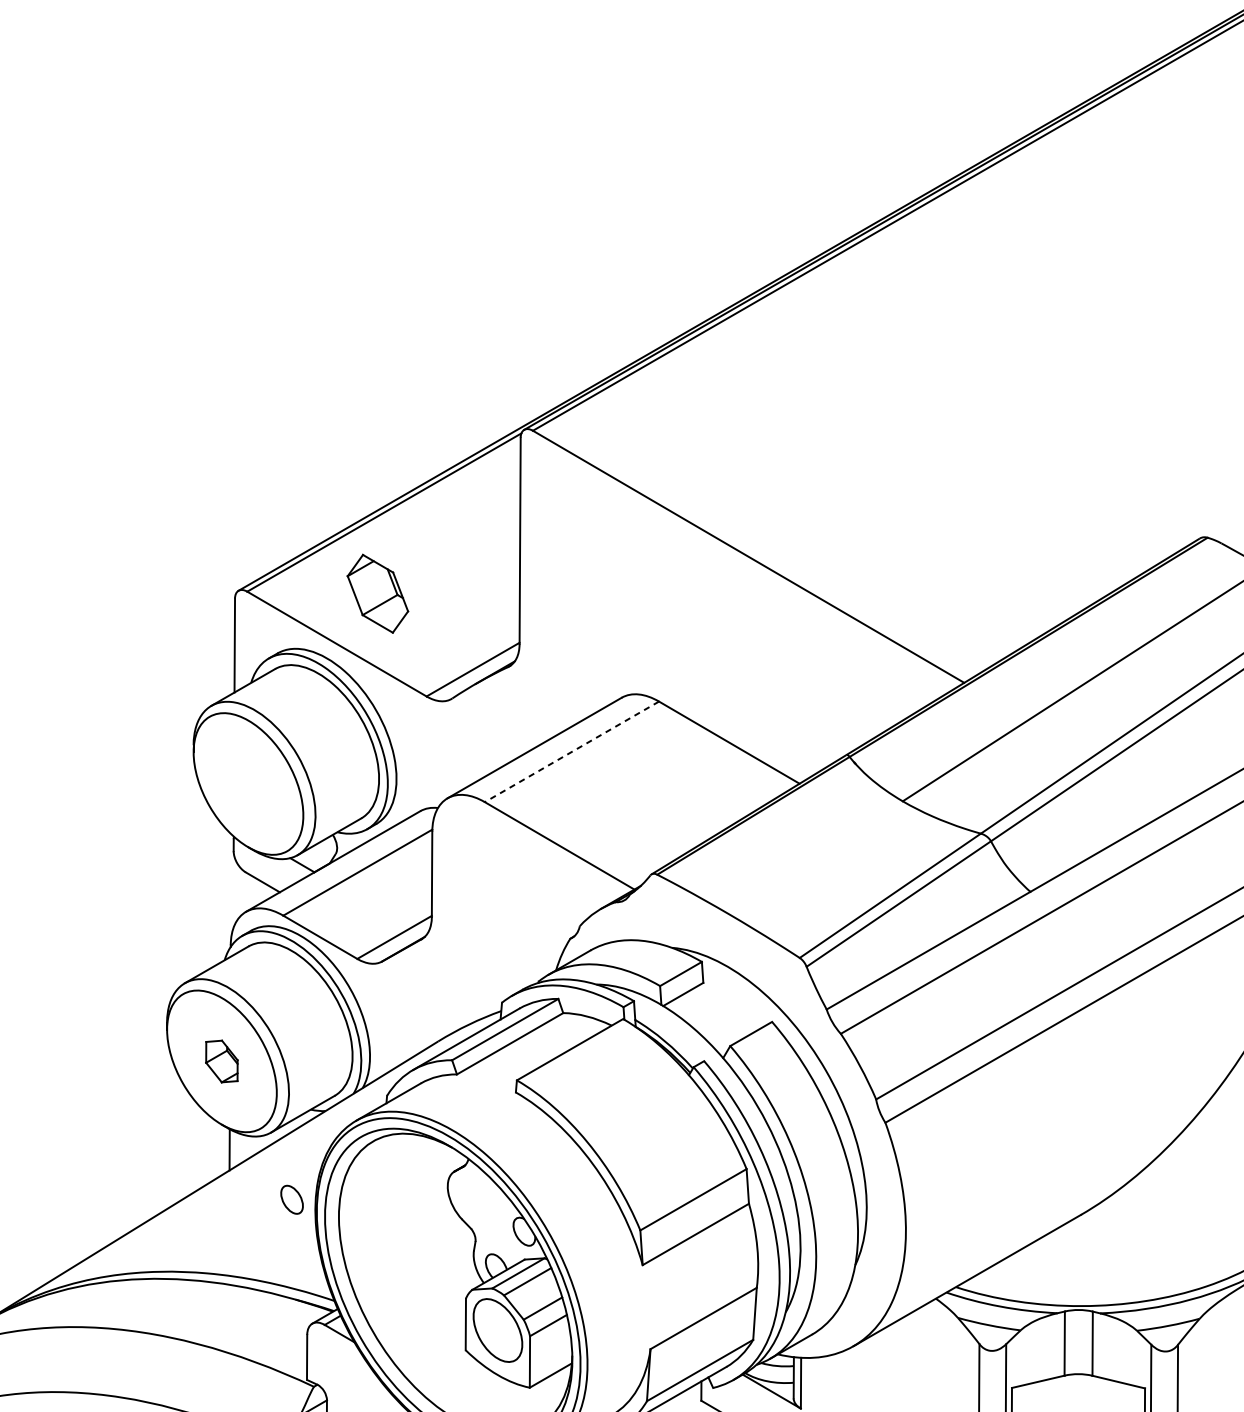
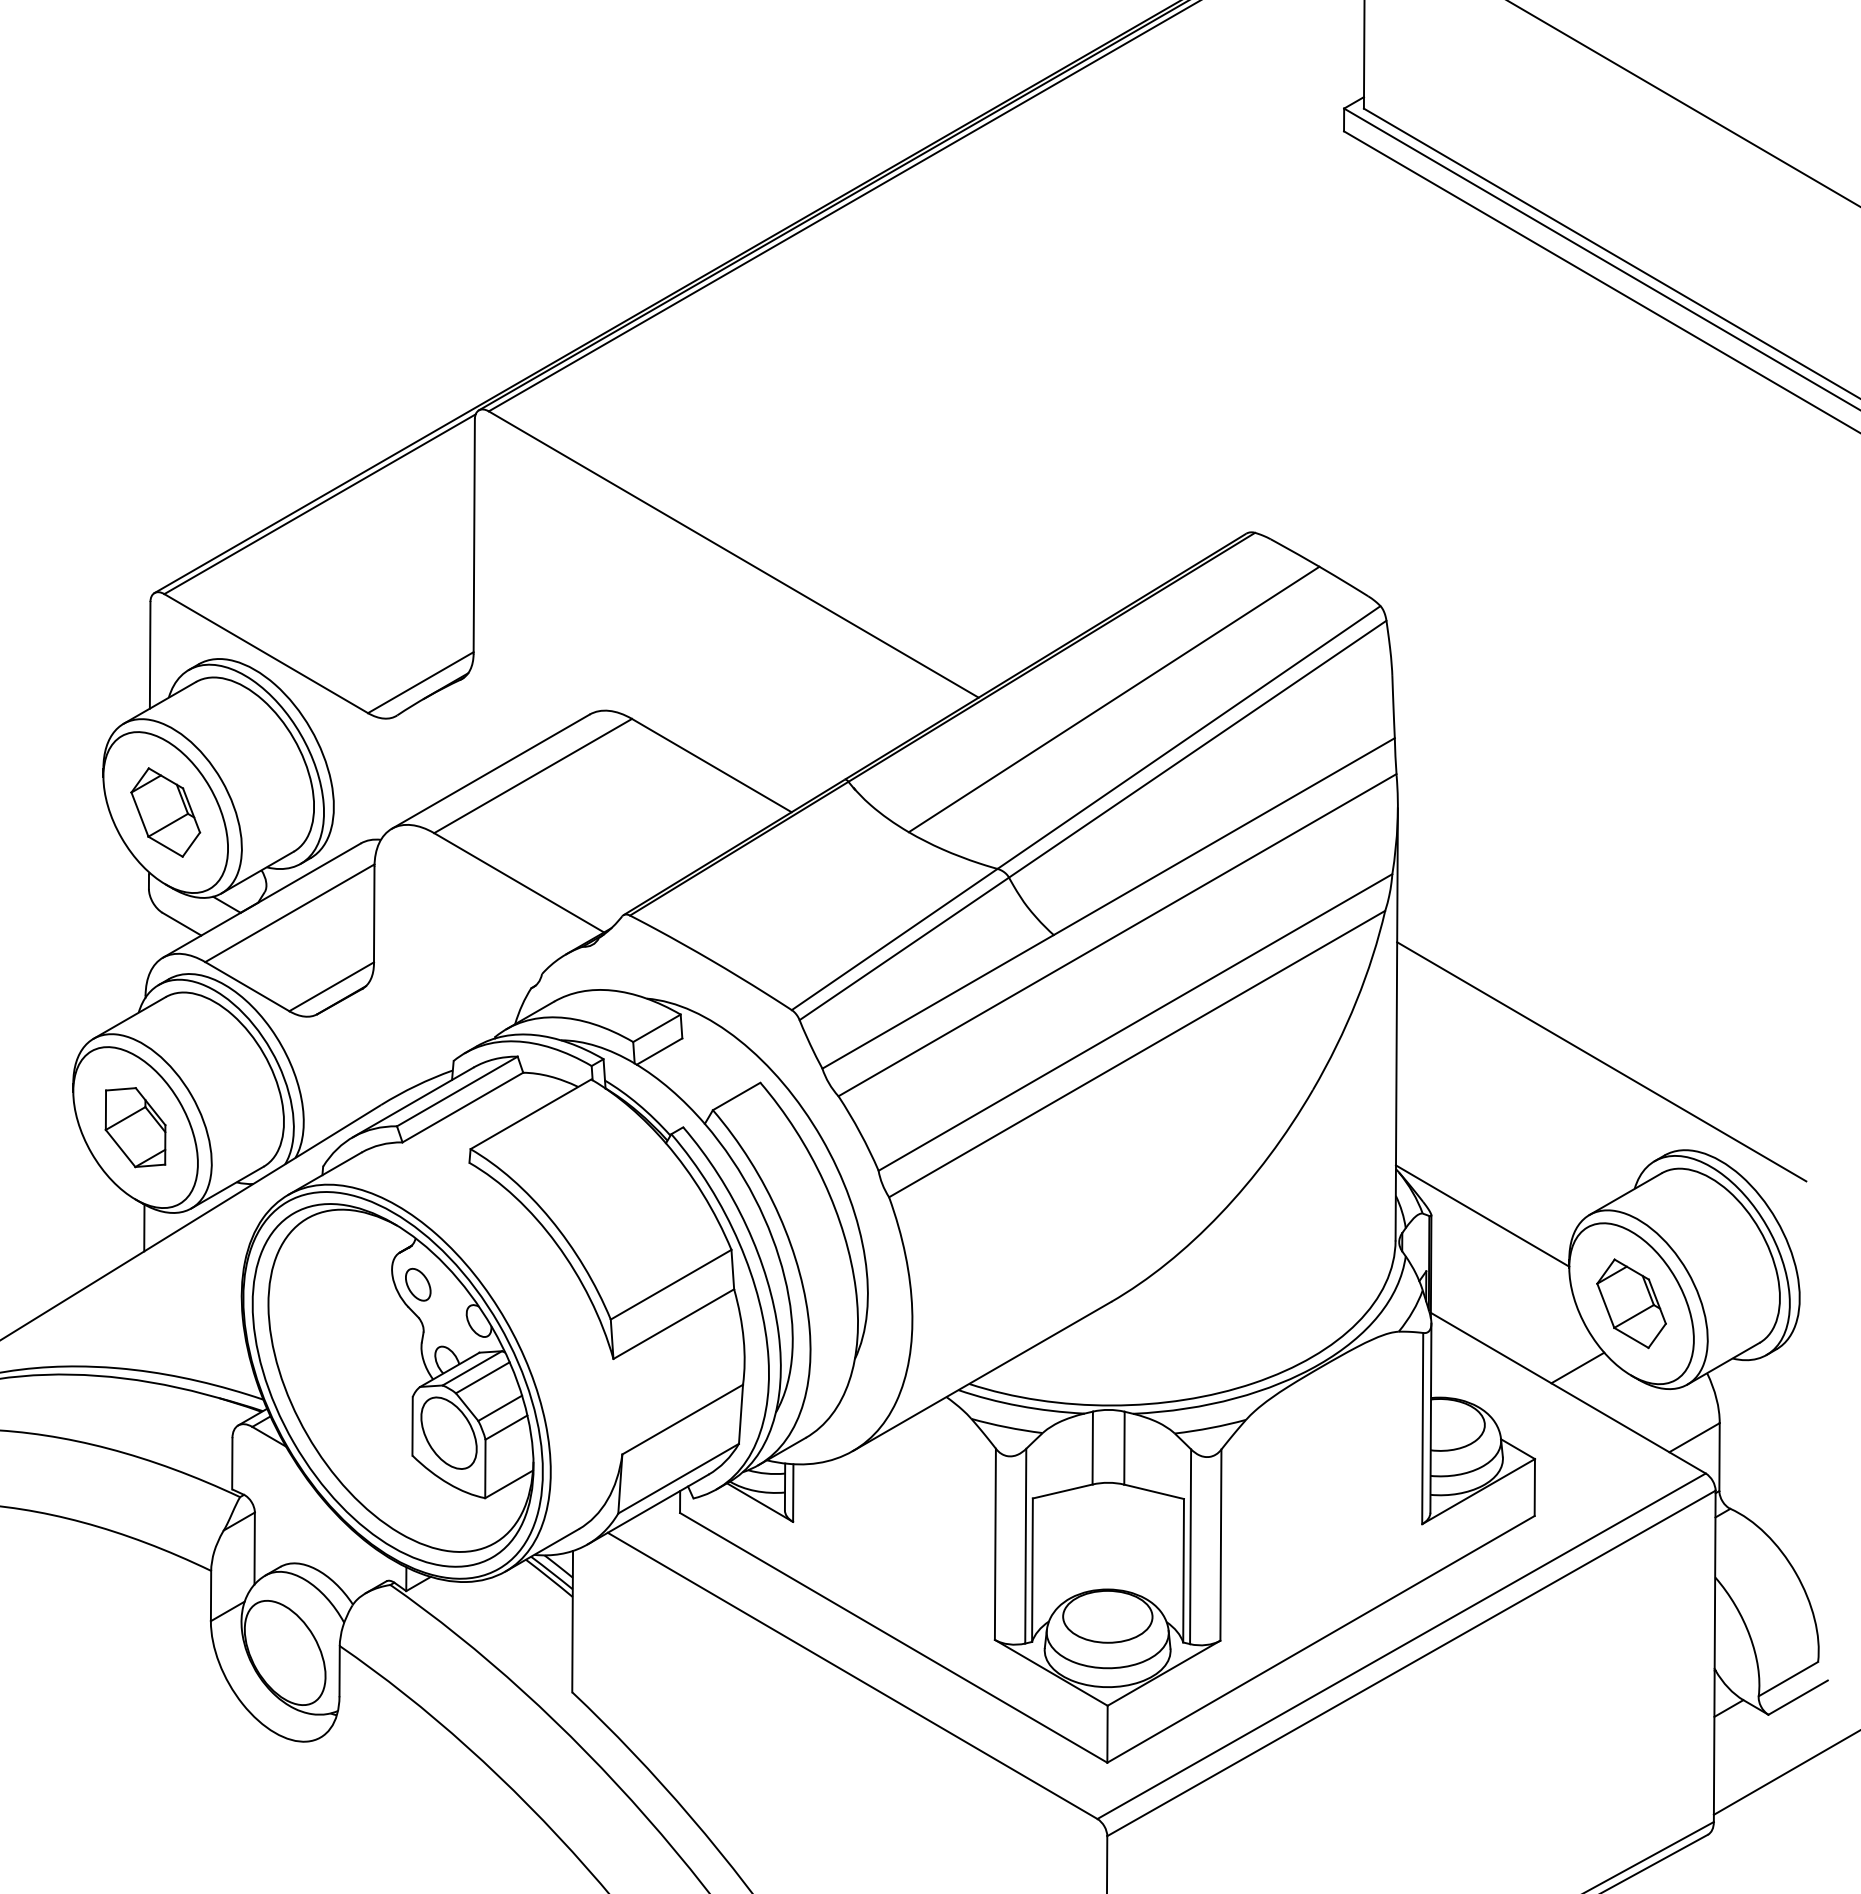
part: (377, 593) -> (165, 812), moved
line: (571, 752) -> (532, 776), dashed -> solid
part: (221, 1061) -> (135, 1127), size x1.67
part: (292, 1199) -> (418, 1284), moved

